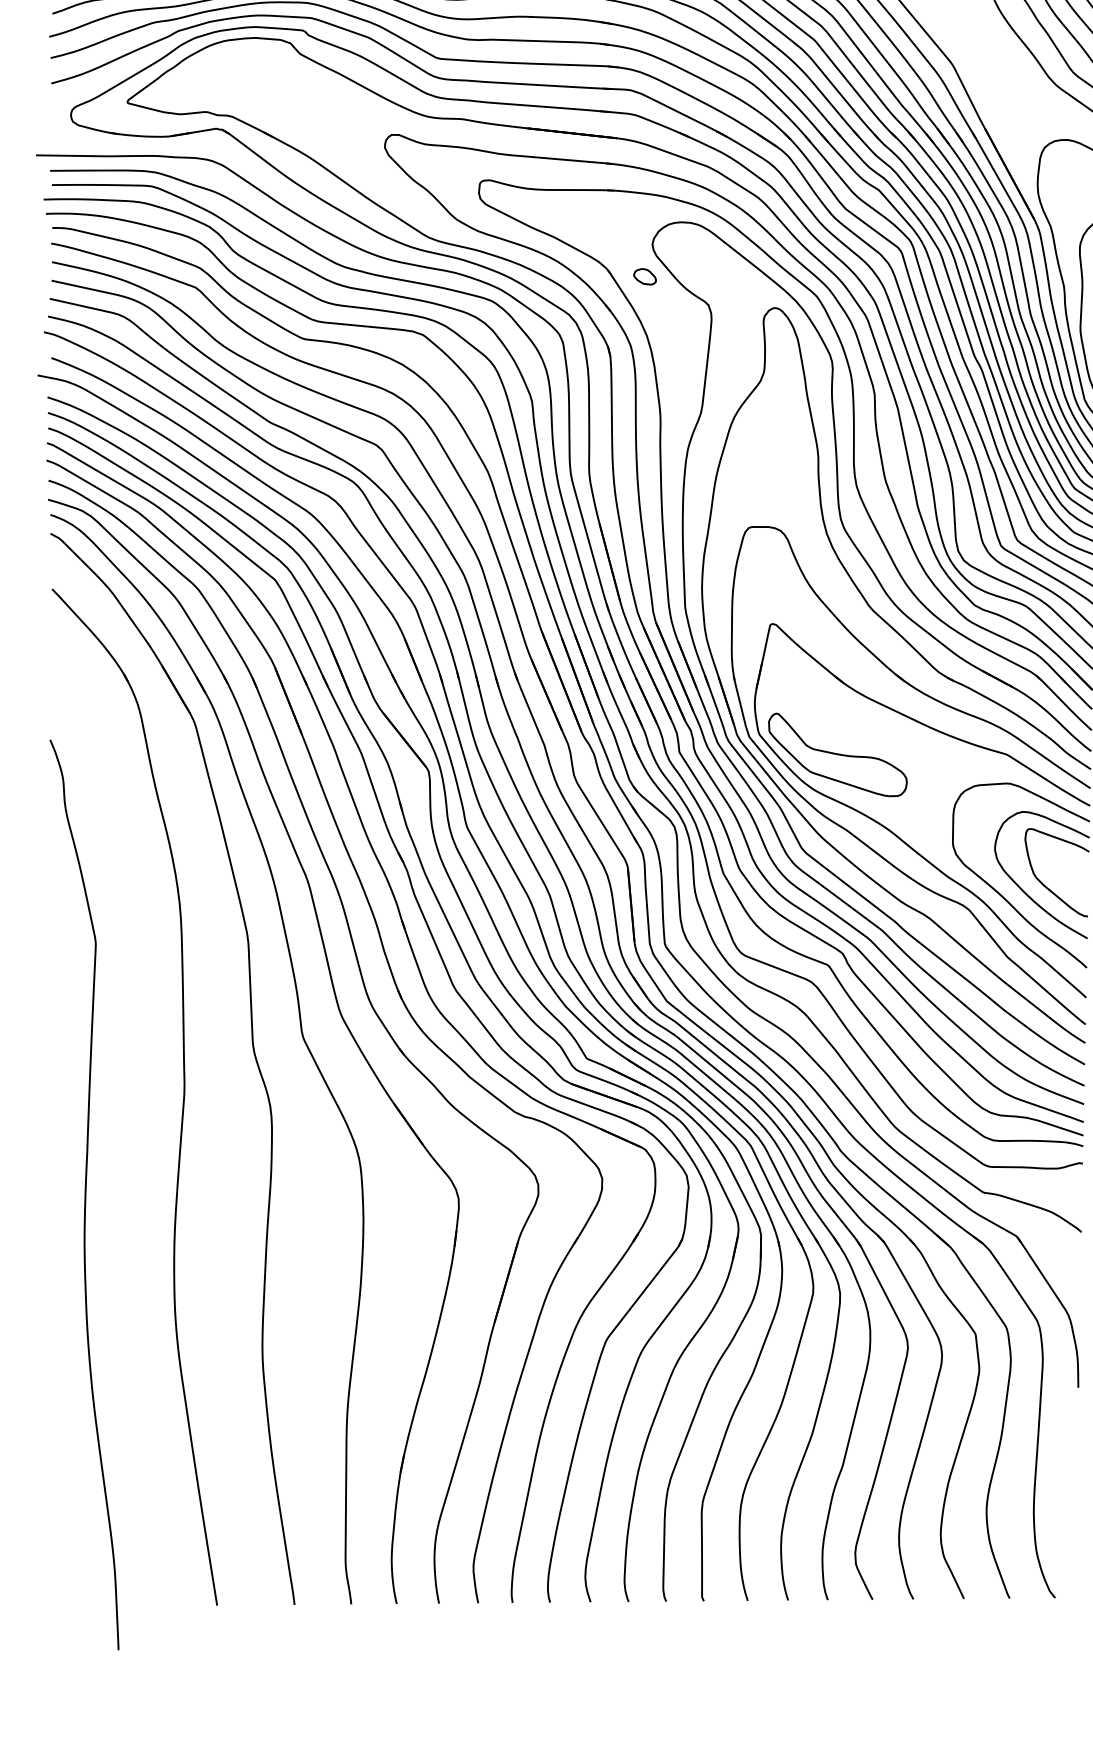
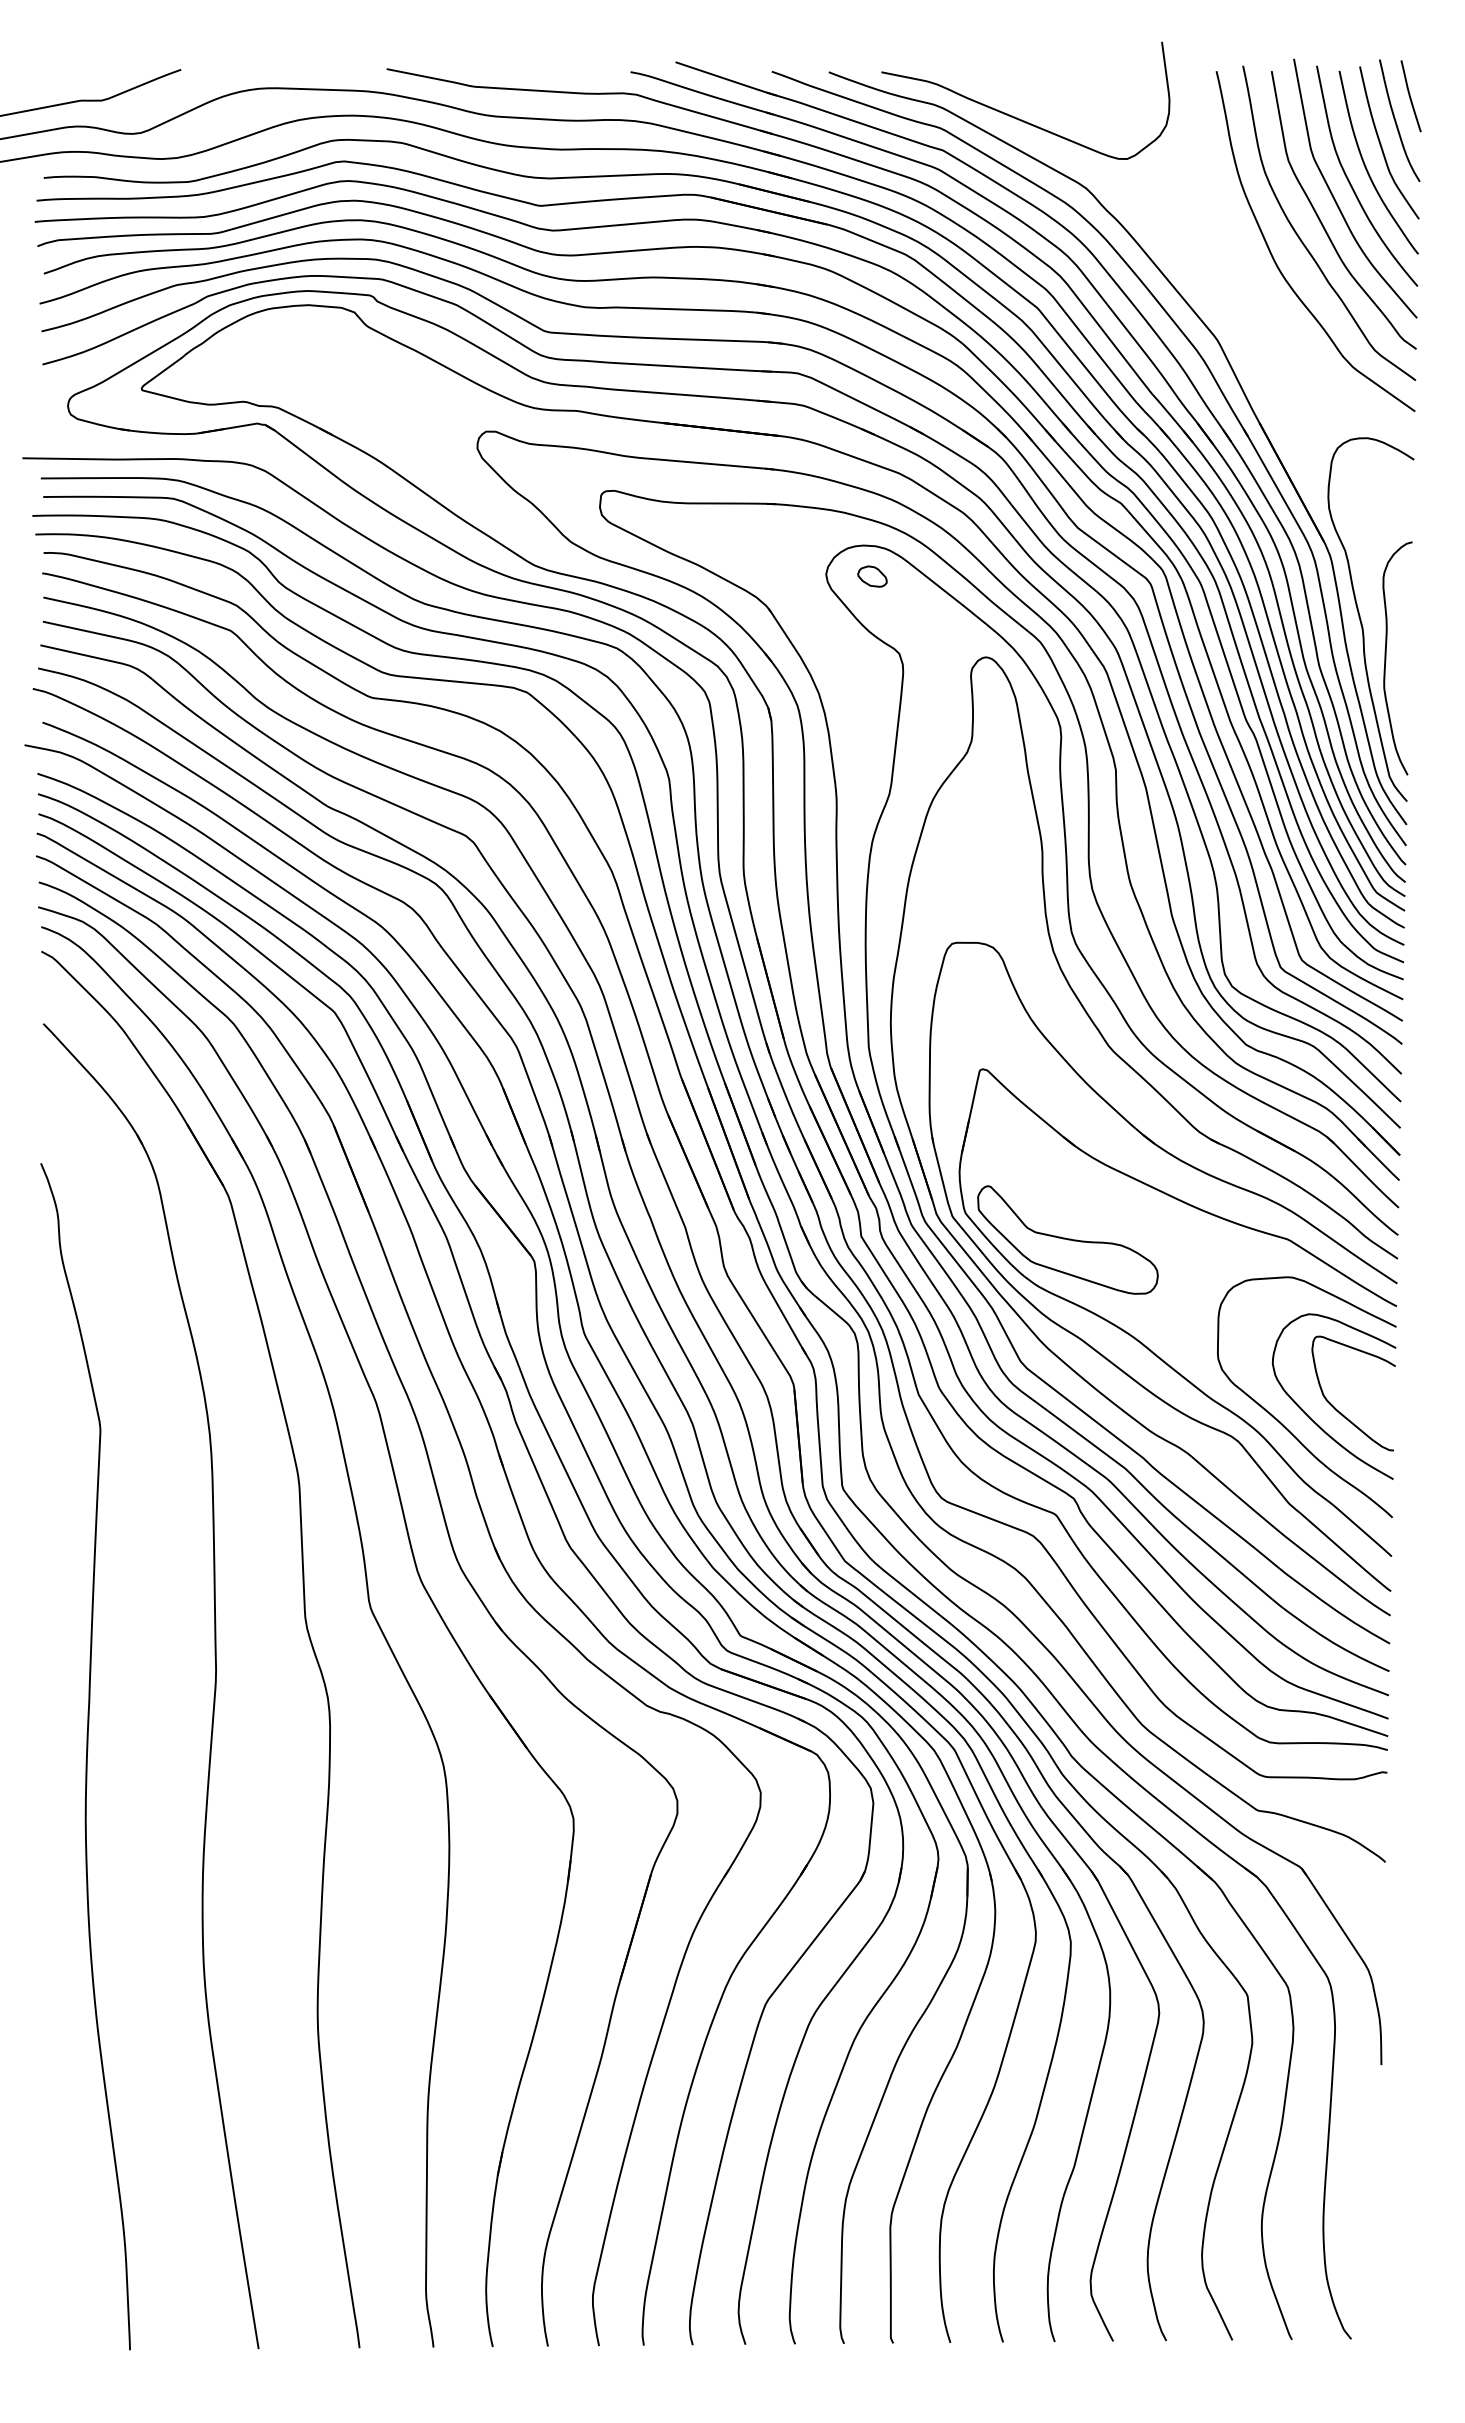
part: (645, 276) -> (872, 576), moved
curve: (85, 1194) -> (86, 1756), moved

